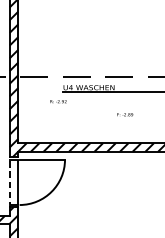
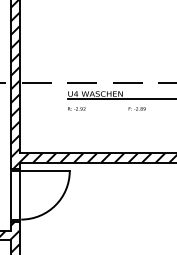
text: (58, 101) -> (76, 108), moved
text: (124, 114) -> (136, 108), moved
line: (9, 182) -> (10, 195), dashed -> solid

